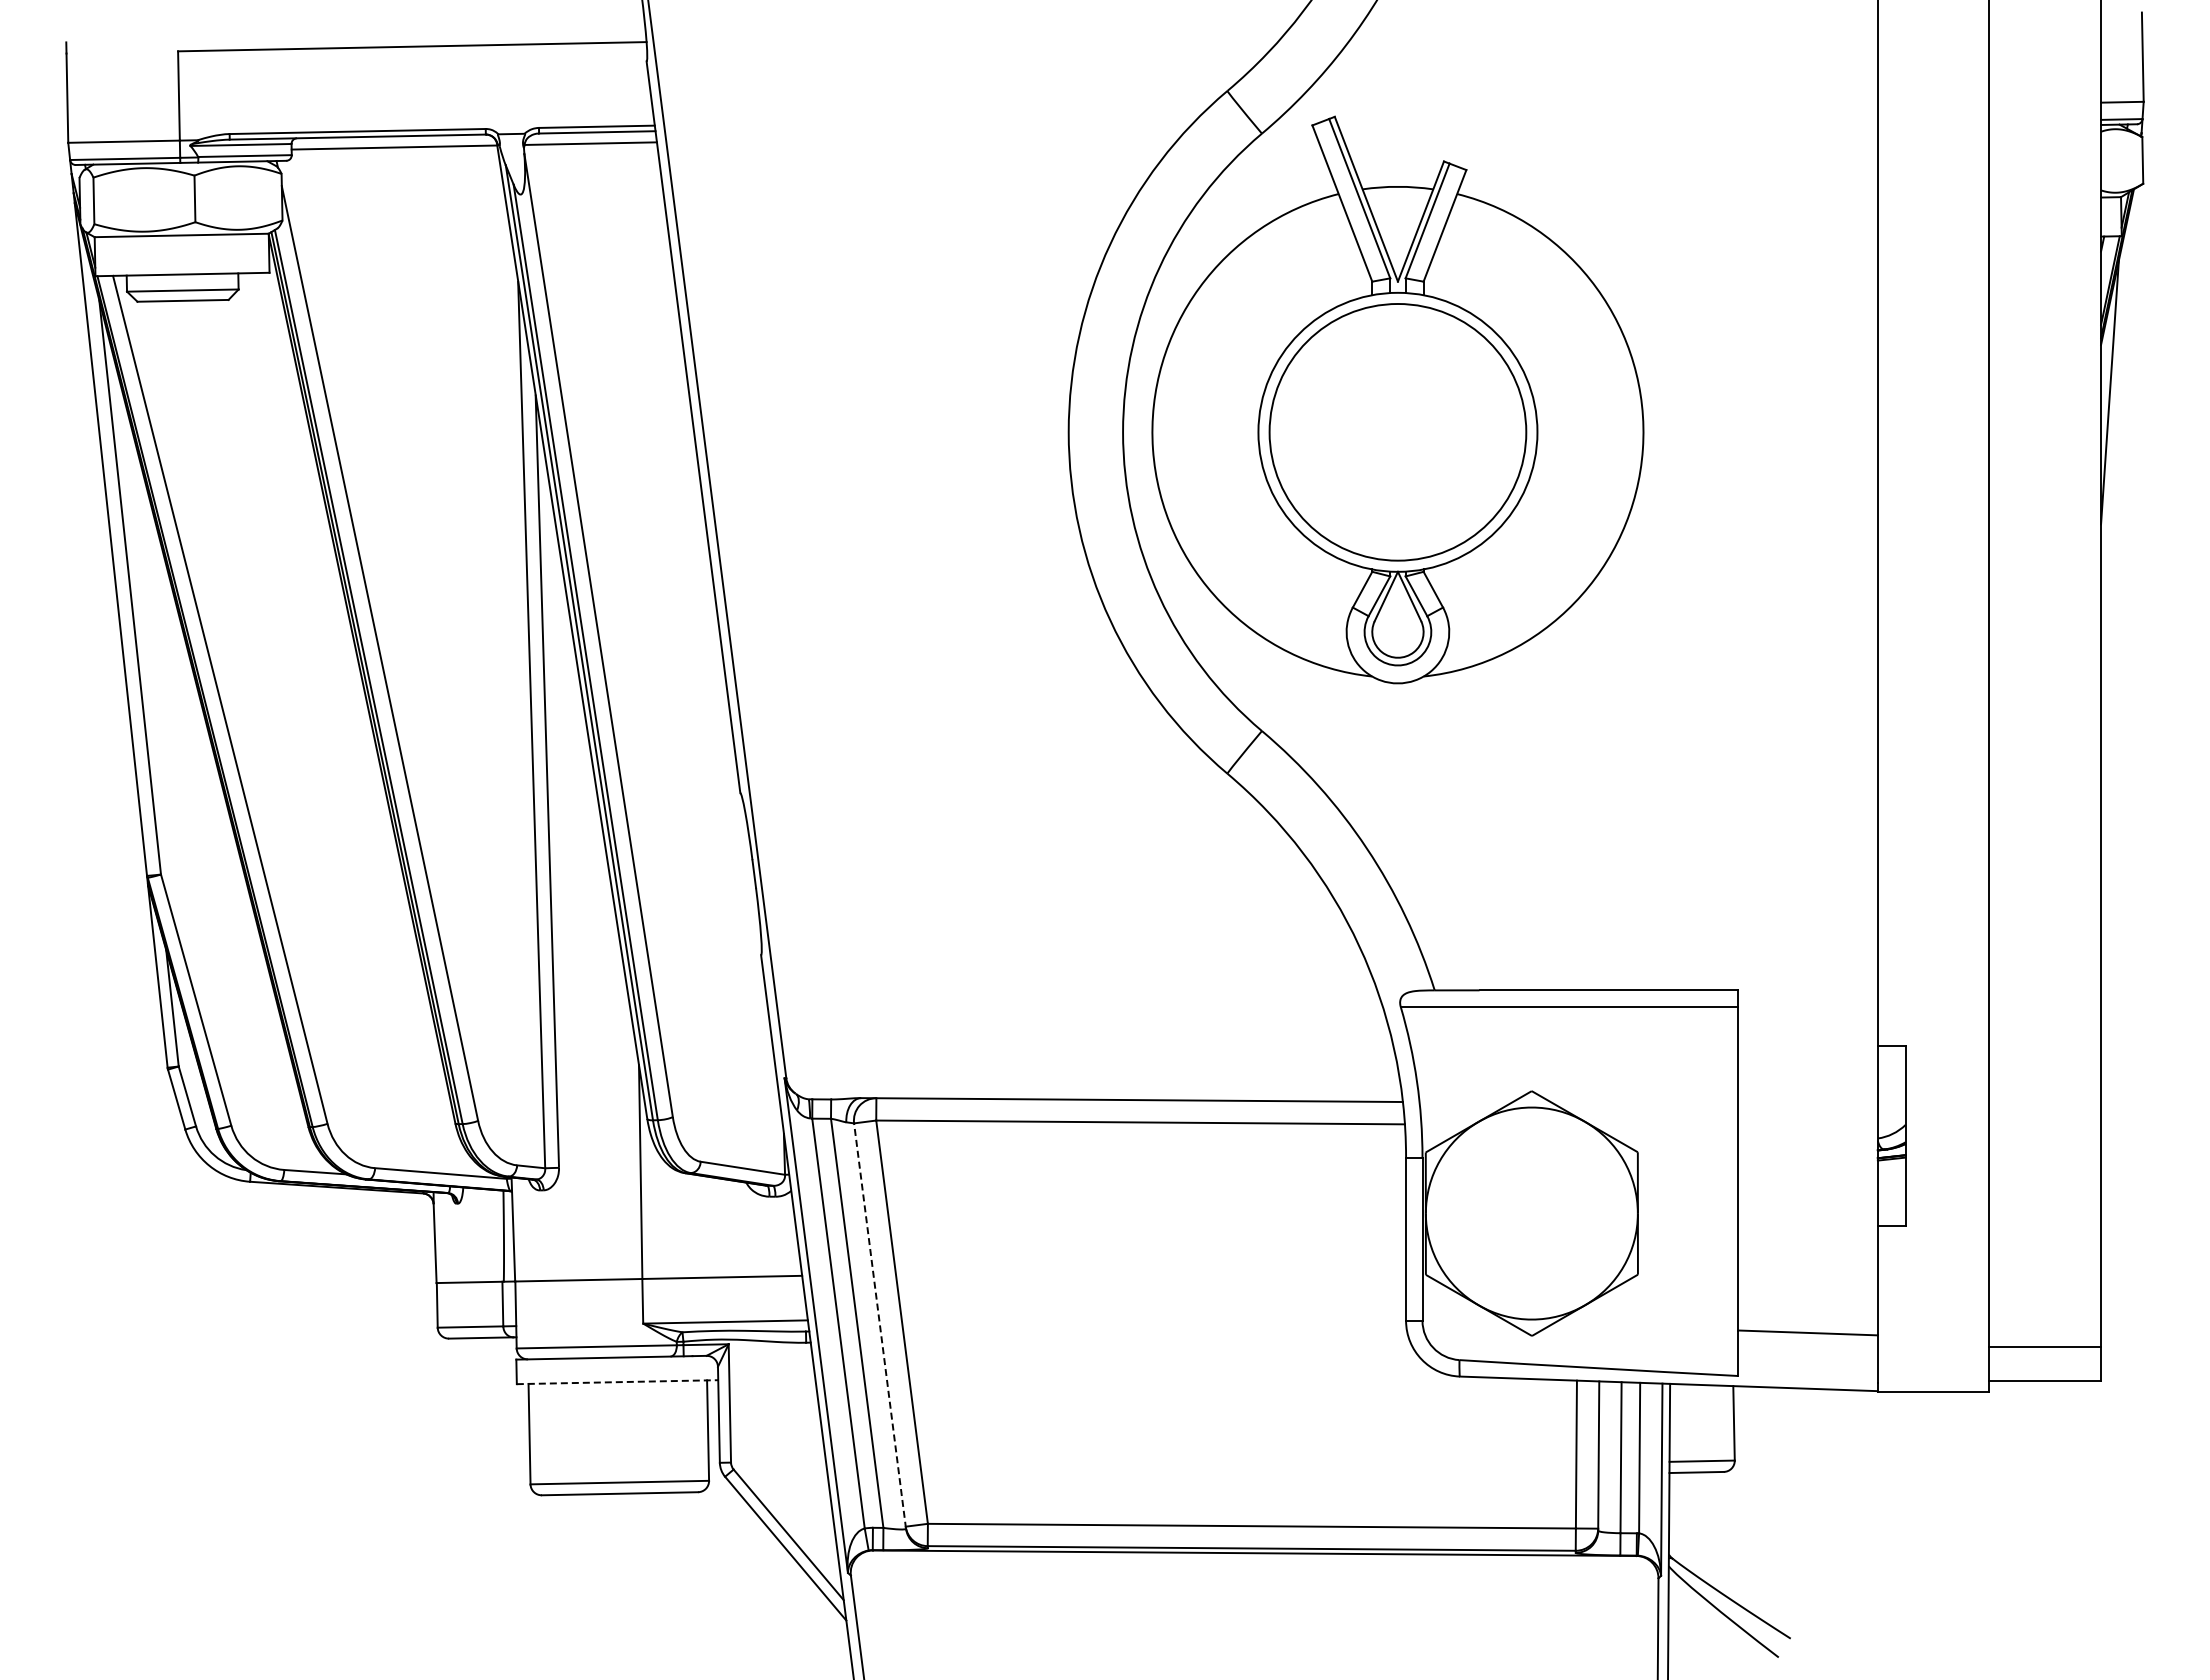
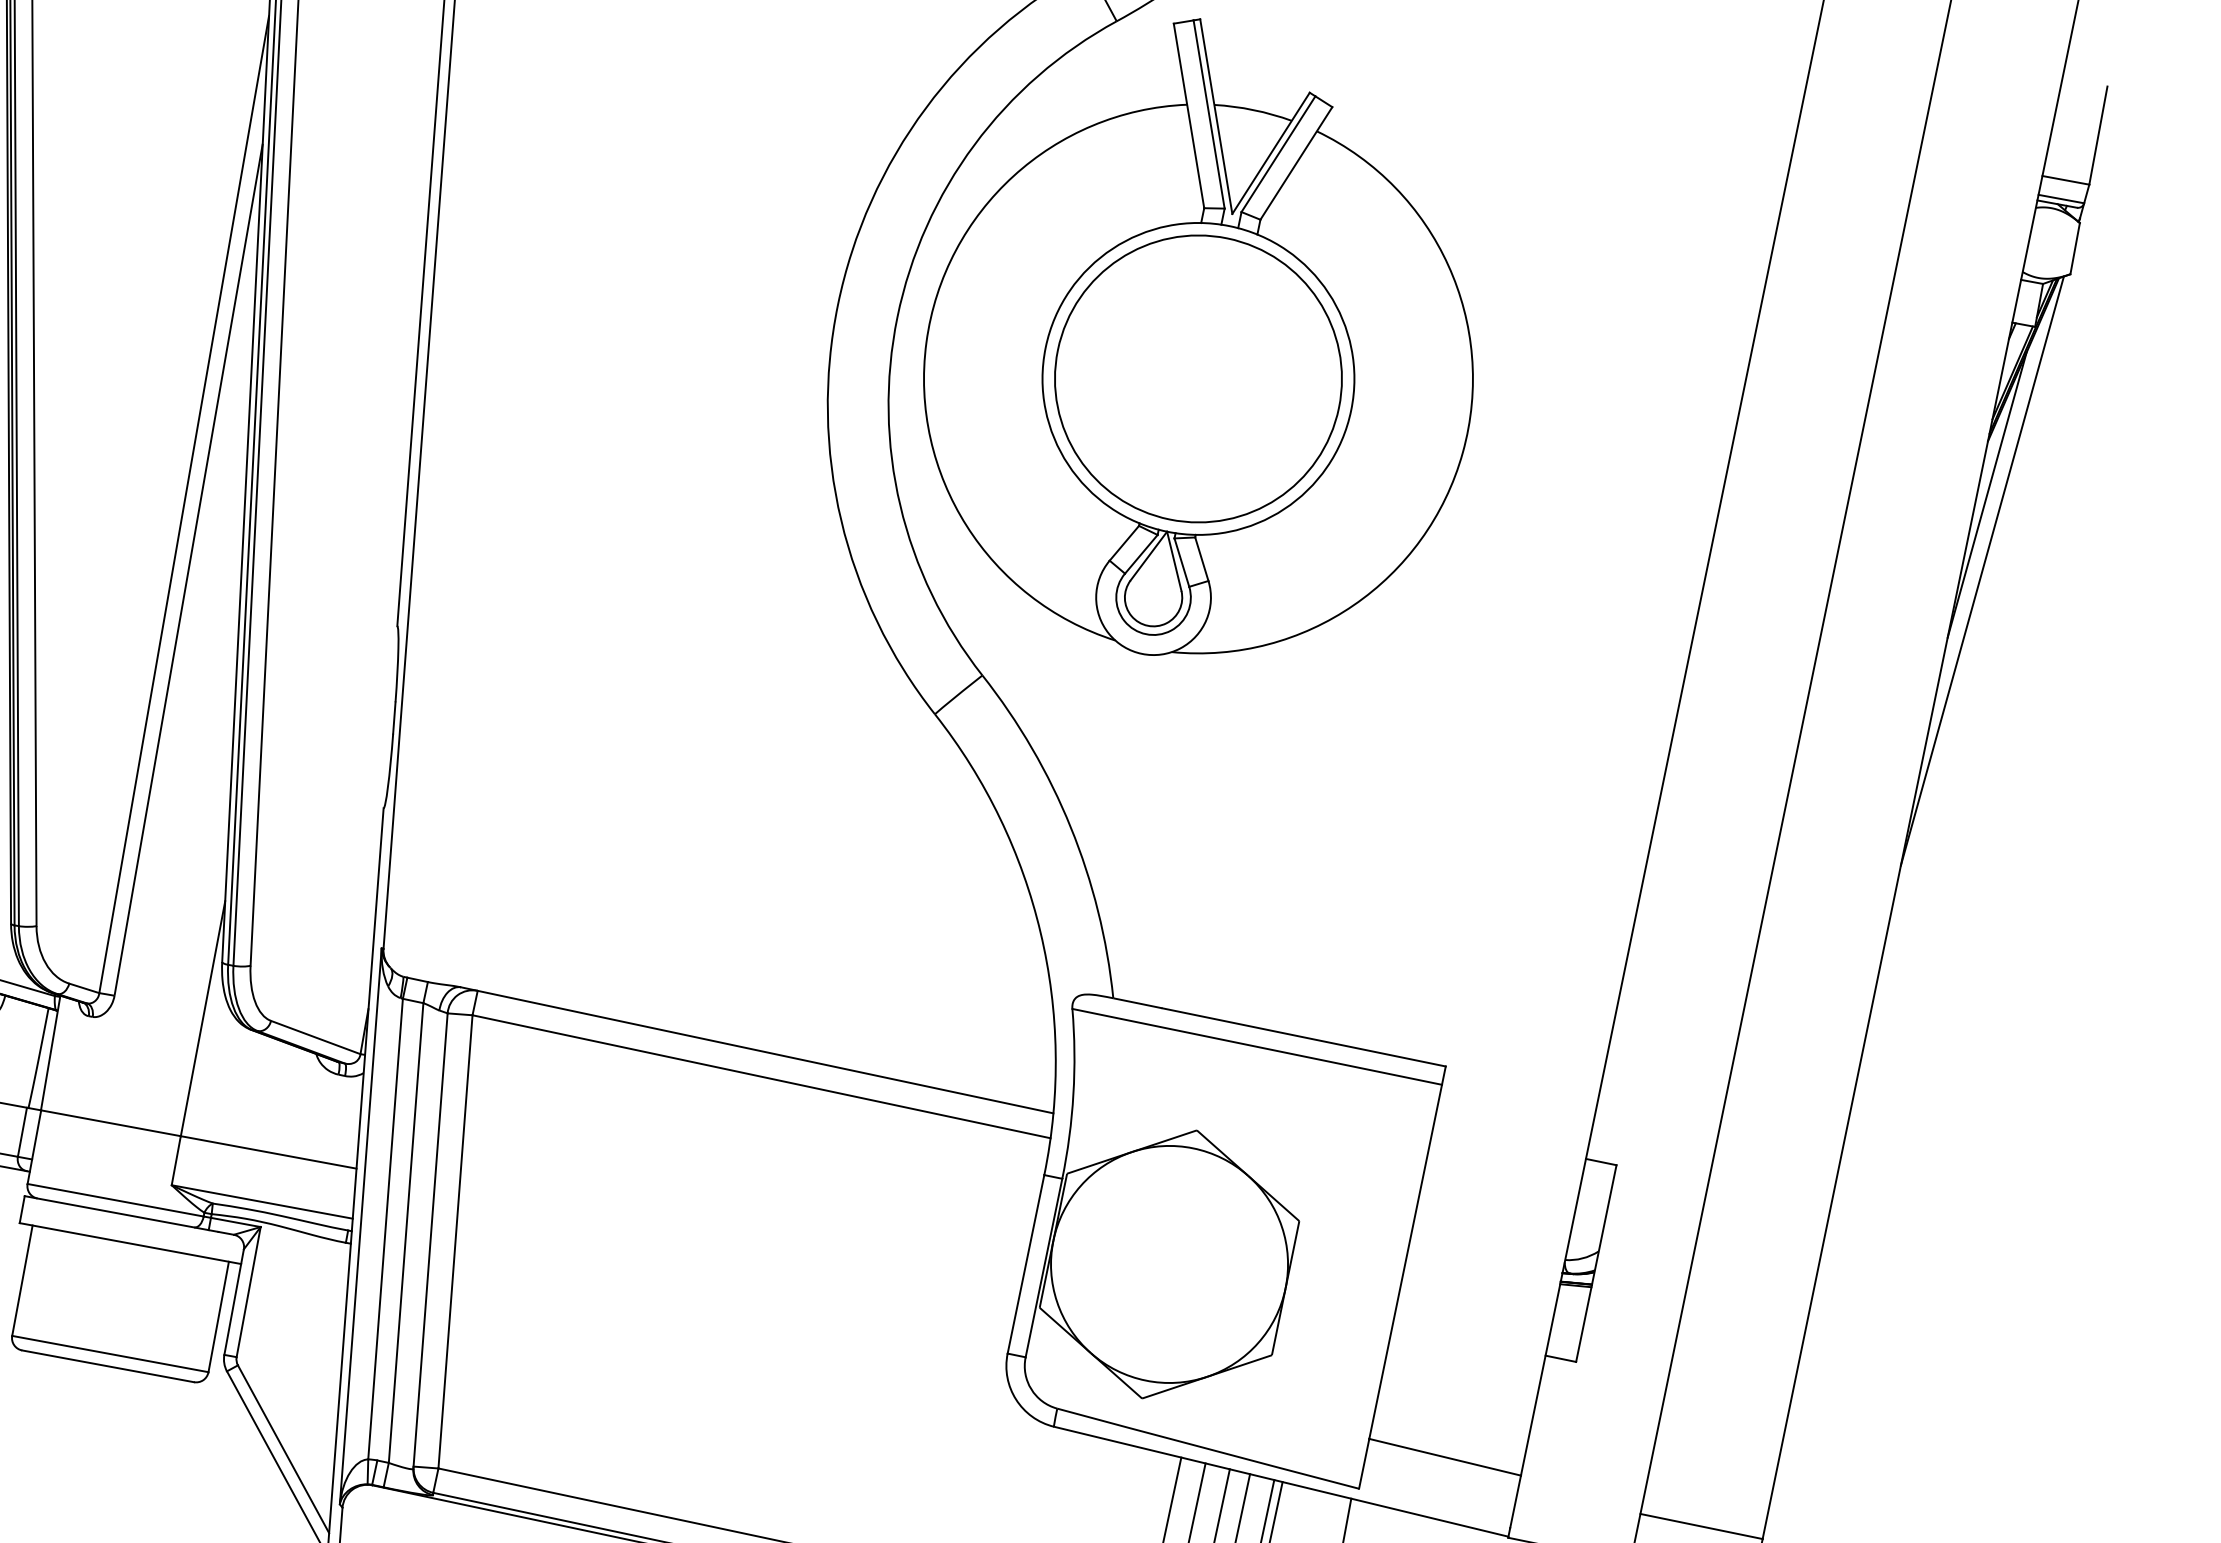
line: (2119, 459) -> (1982, 570), added
line: (880, 1325) -> (431, 1240), dashed -> solid
line: (617, 1382) -> (130, 1243), dashed -> solid

